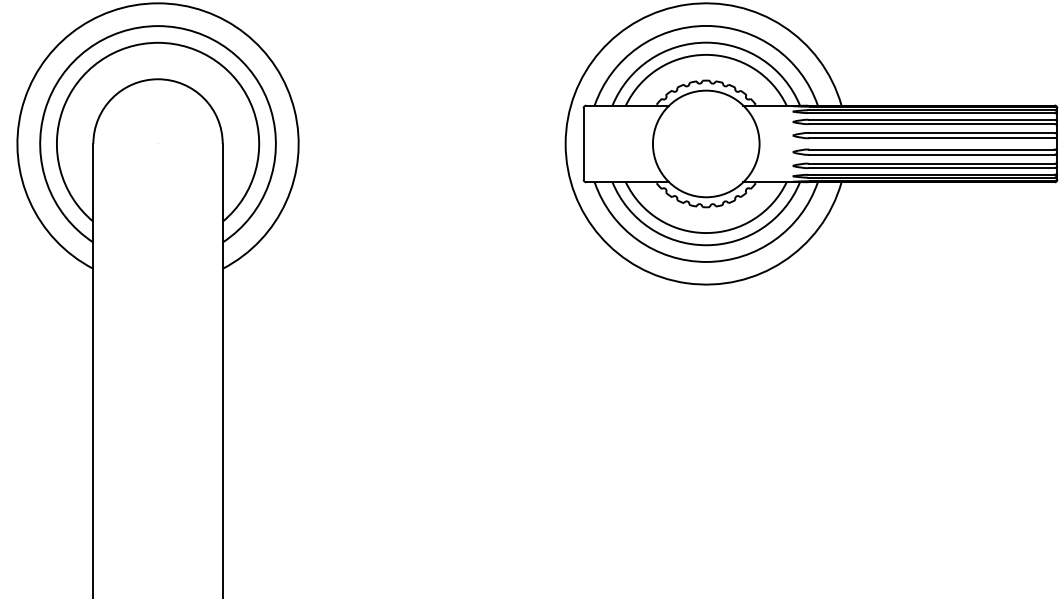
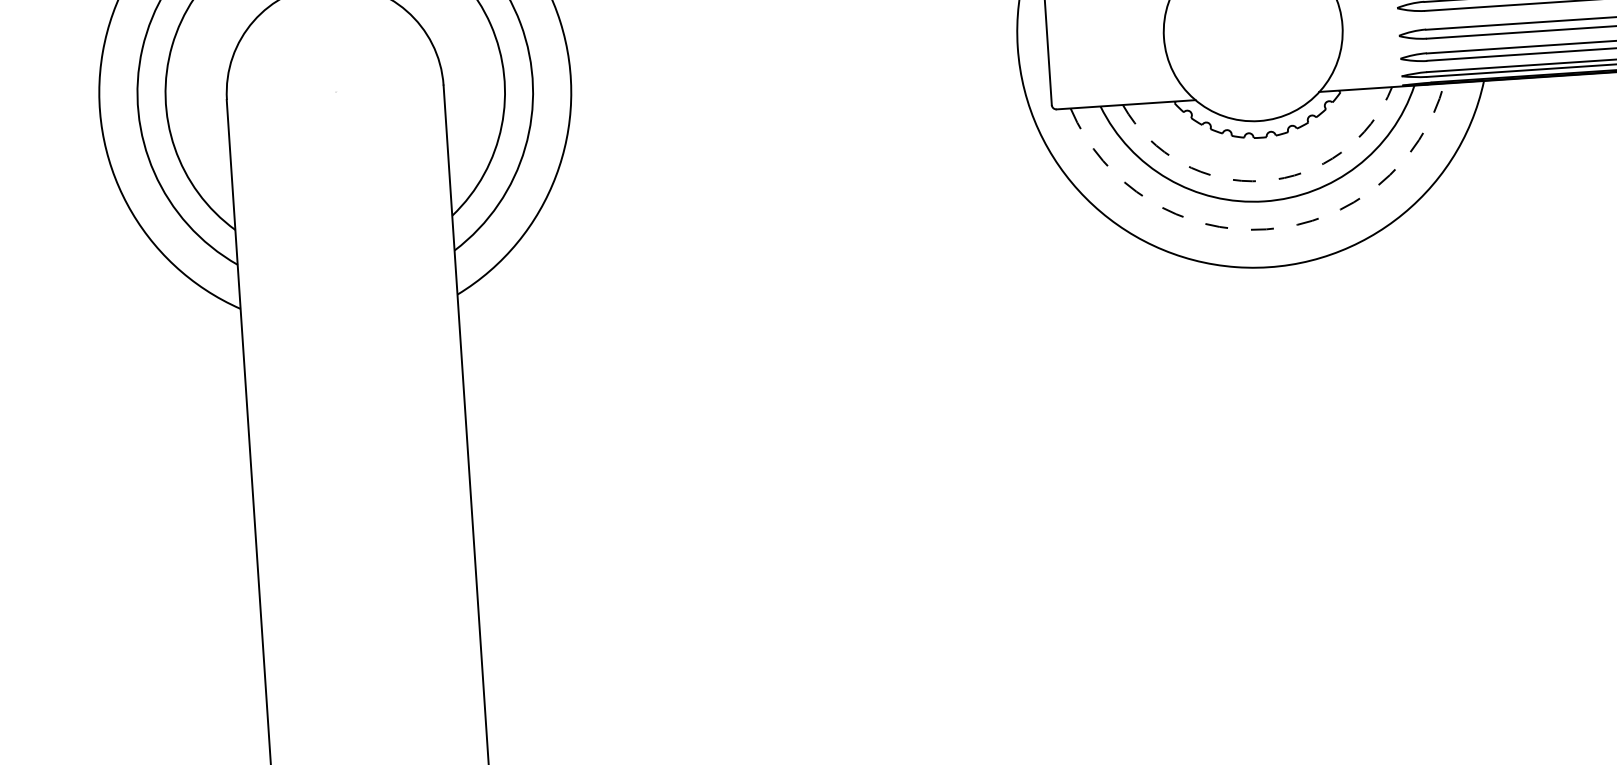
arc: (706, 233) -> (1263, 181), solid -> dashed
arc: (706, 261) -> (1266, 228), solid -> dashed

